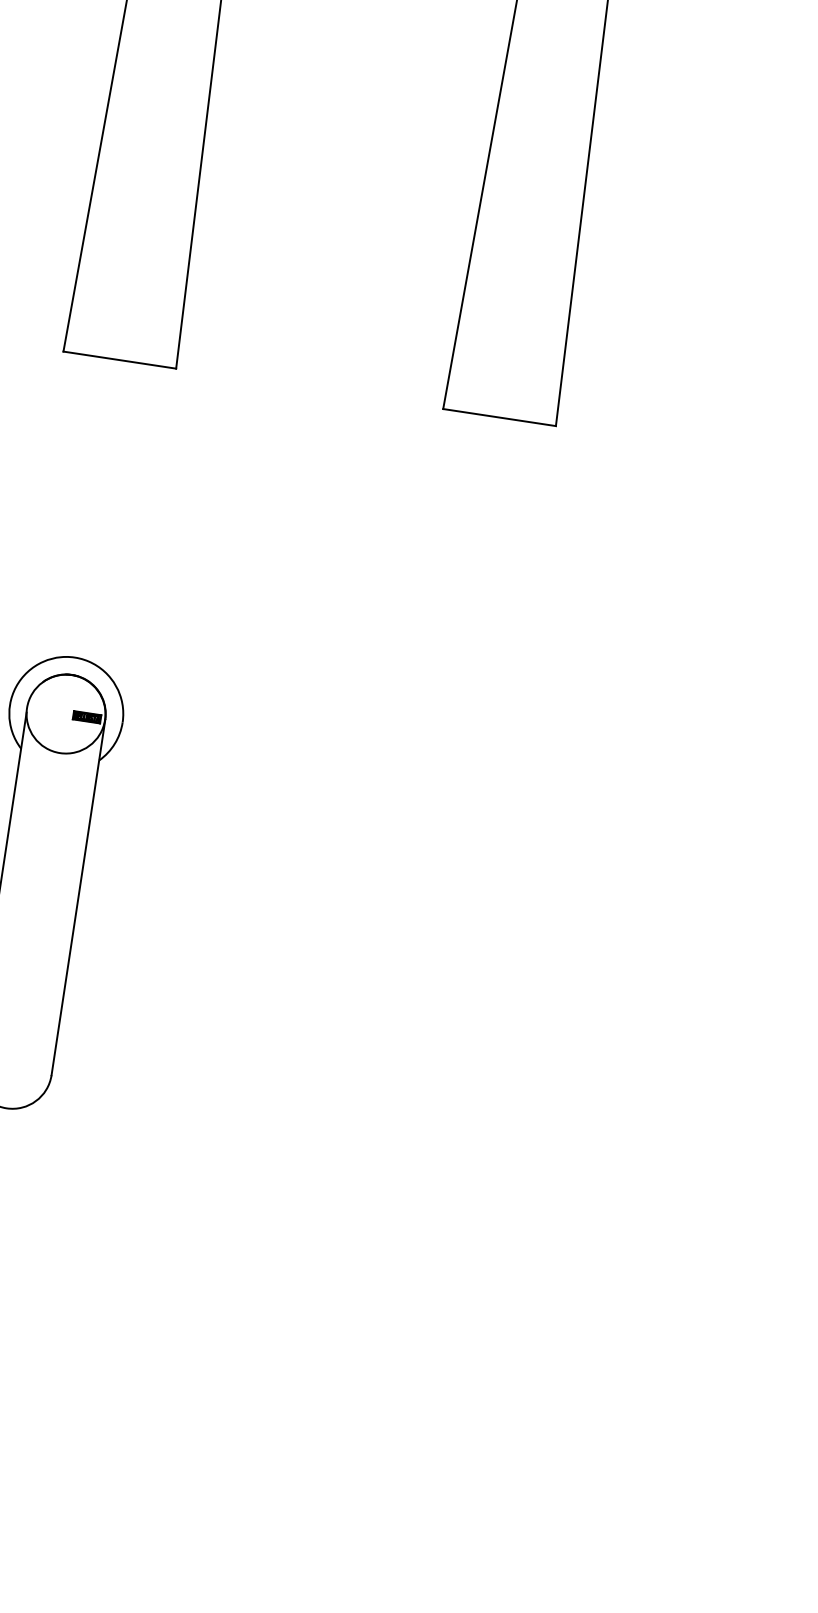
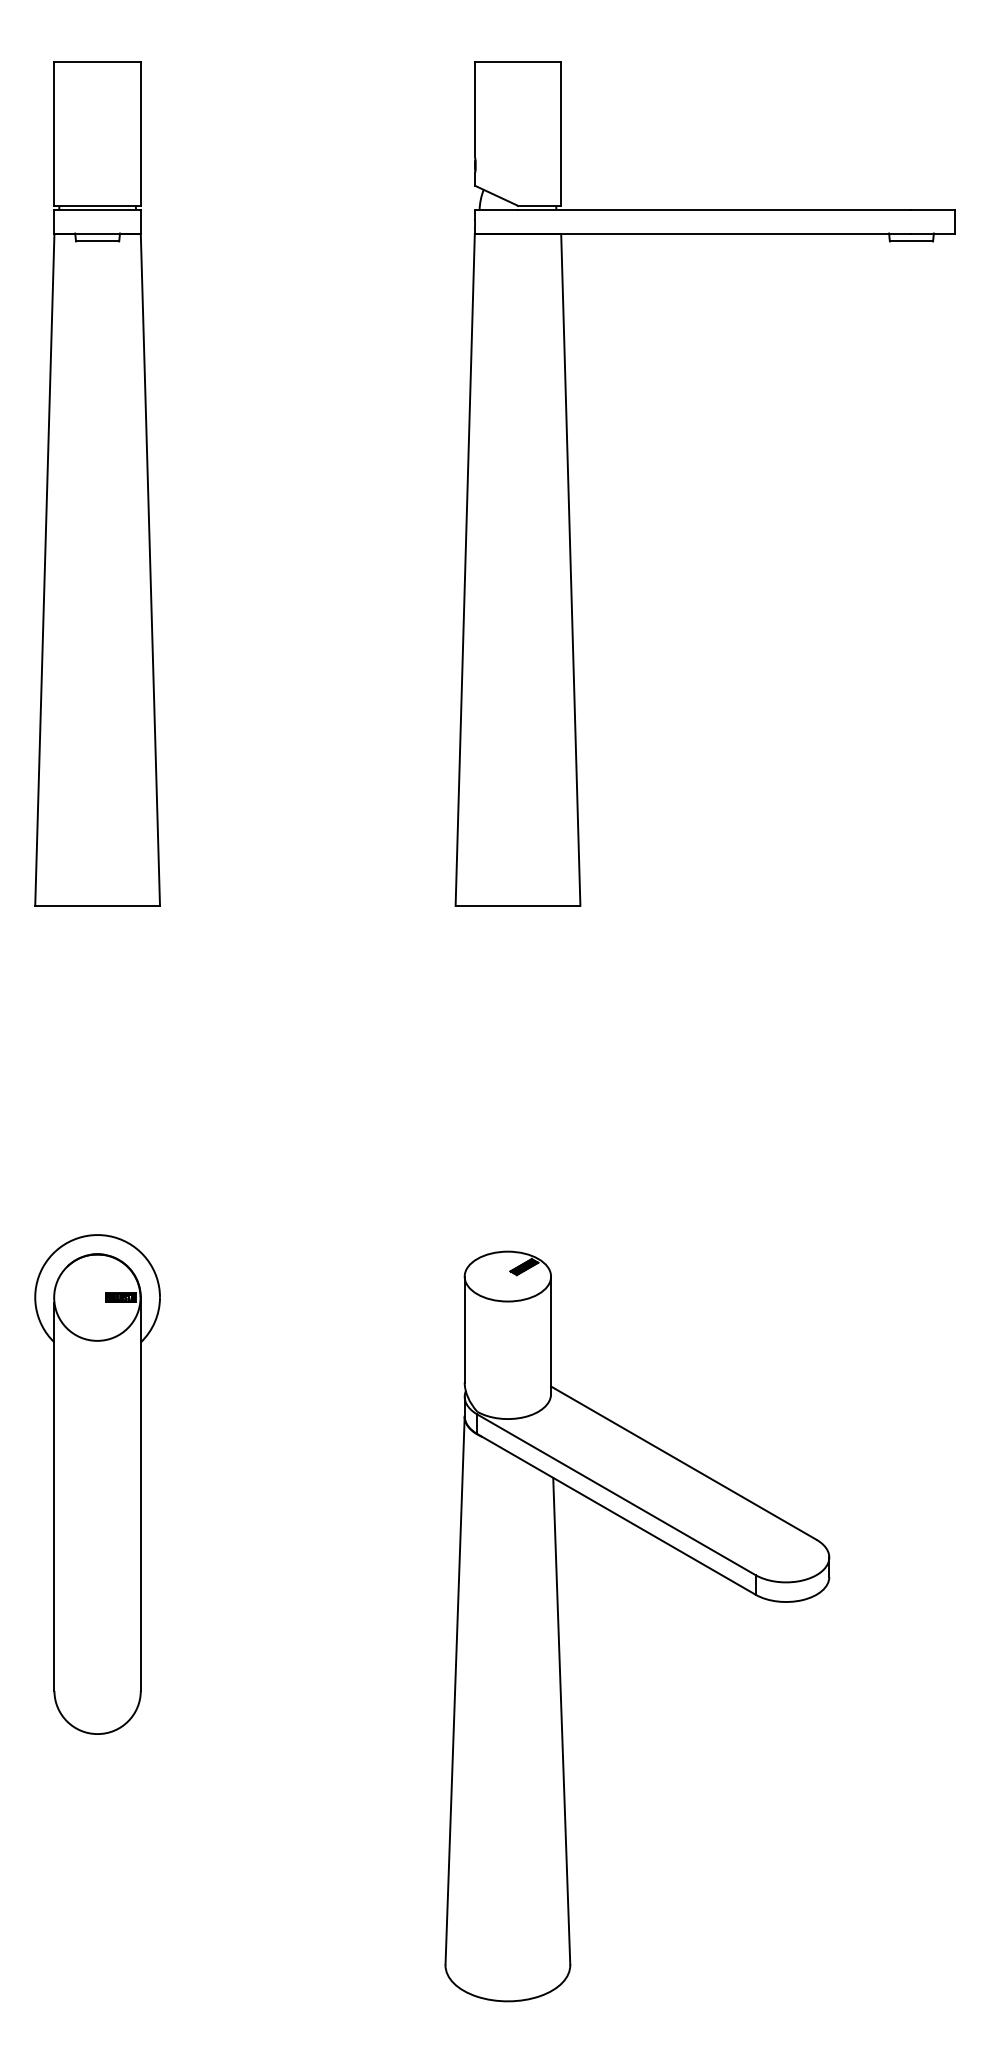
part: (438, 1074) -> (559, 1626), added

